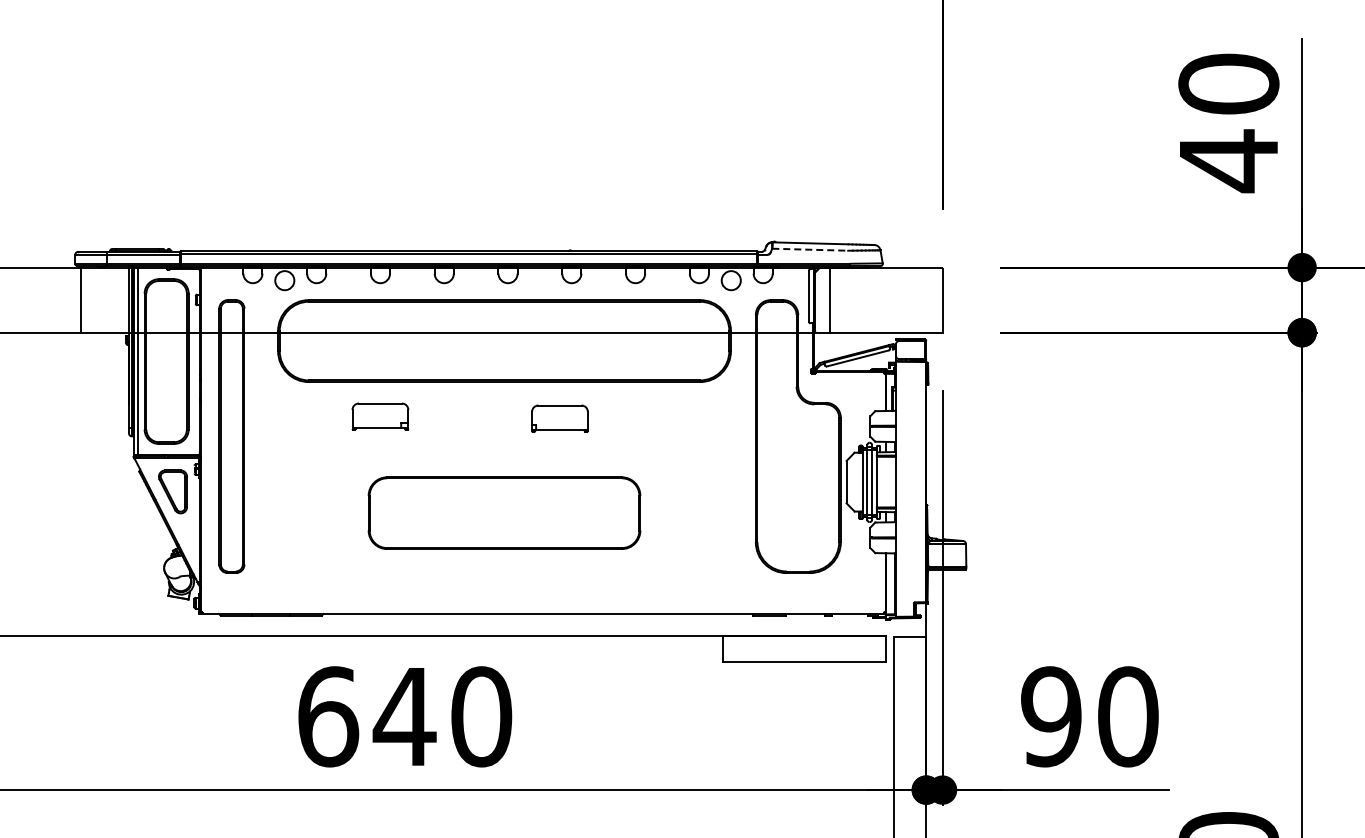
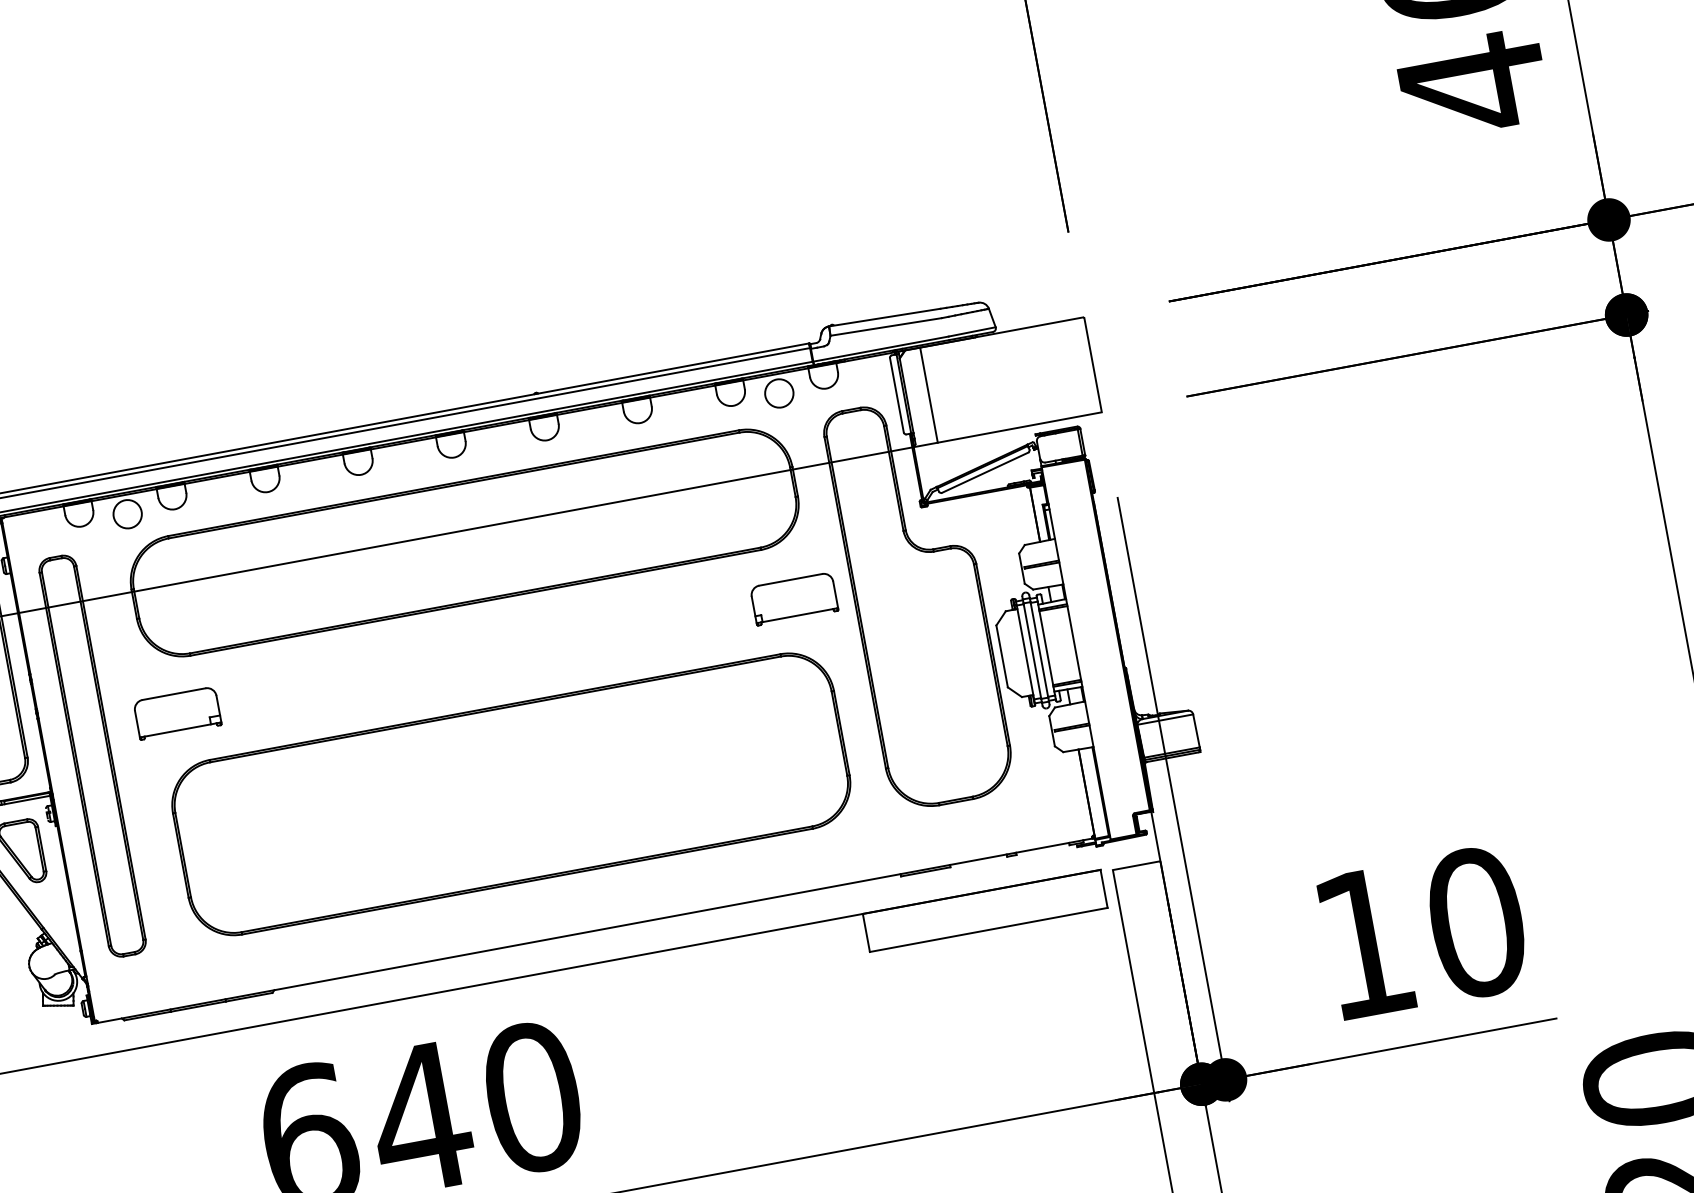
line: (810, 249) -> (886, 326), dashed -> solid
part: (380, 416) -> (177, 713), moved
part: (559, 418) -> (793, 598), moved
part: (504, 512) -> (511, 793), size x1.67
text: (1051, 716) -> (1364, 942), 90 -> 10

